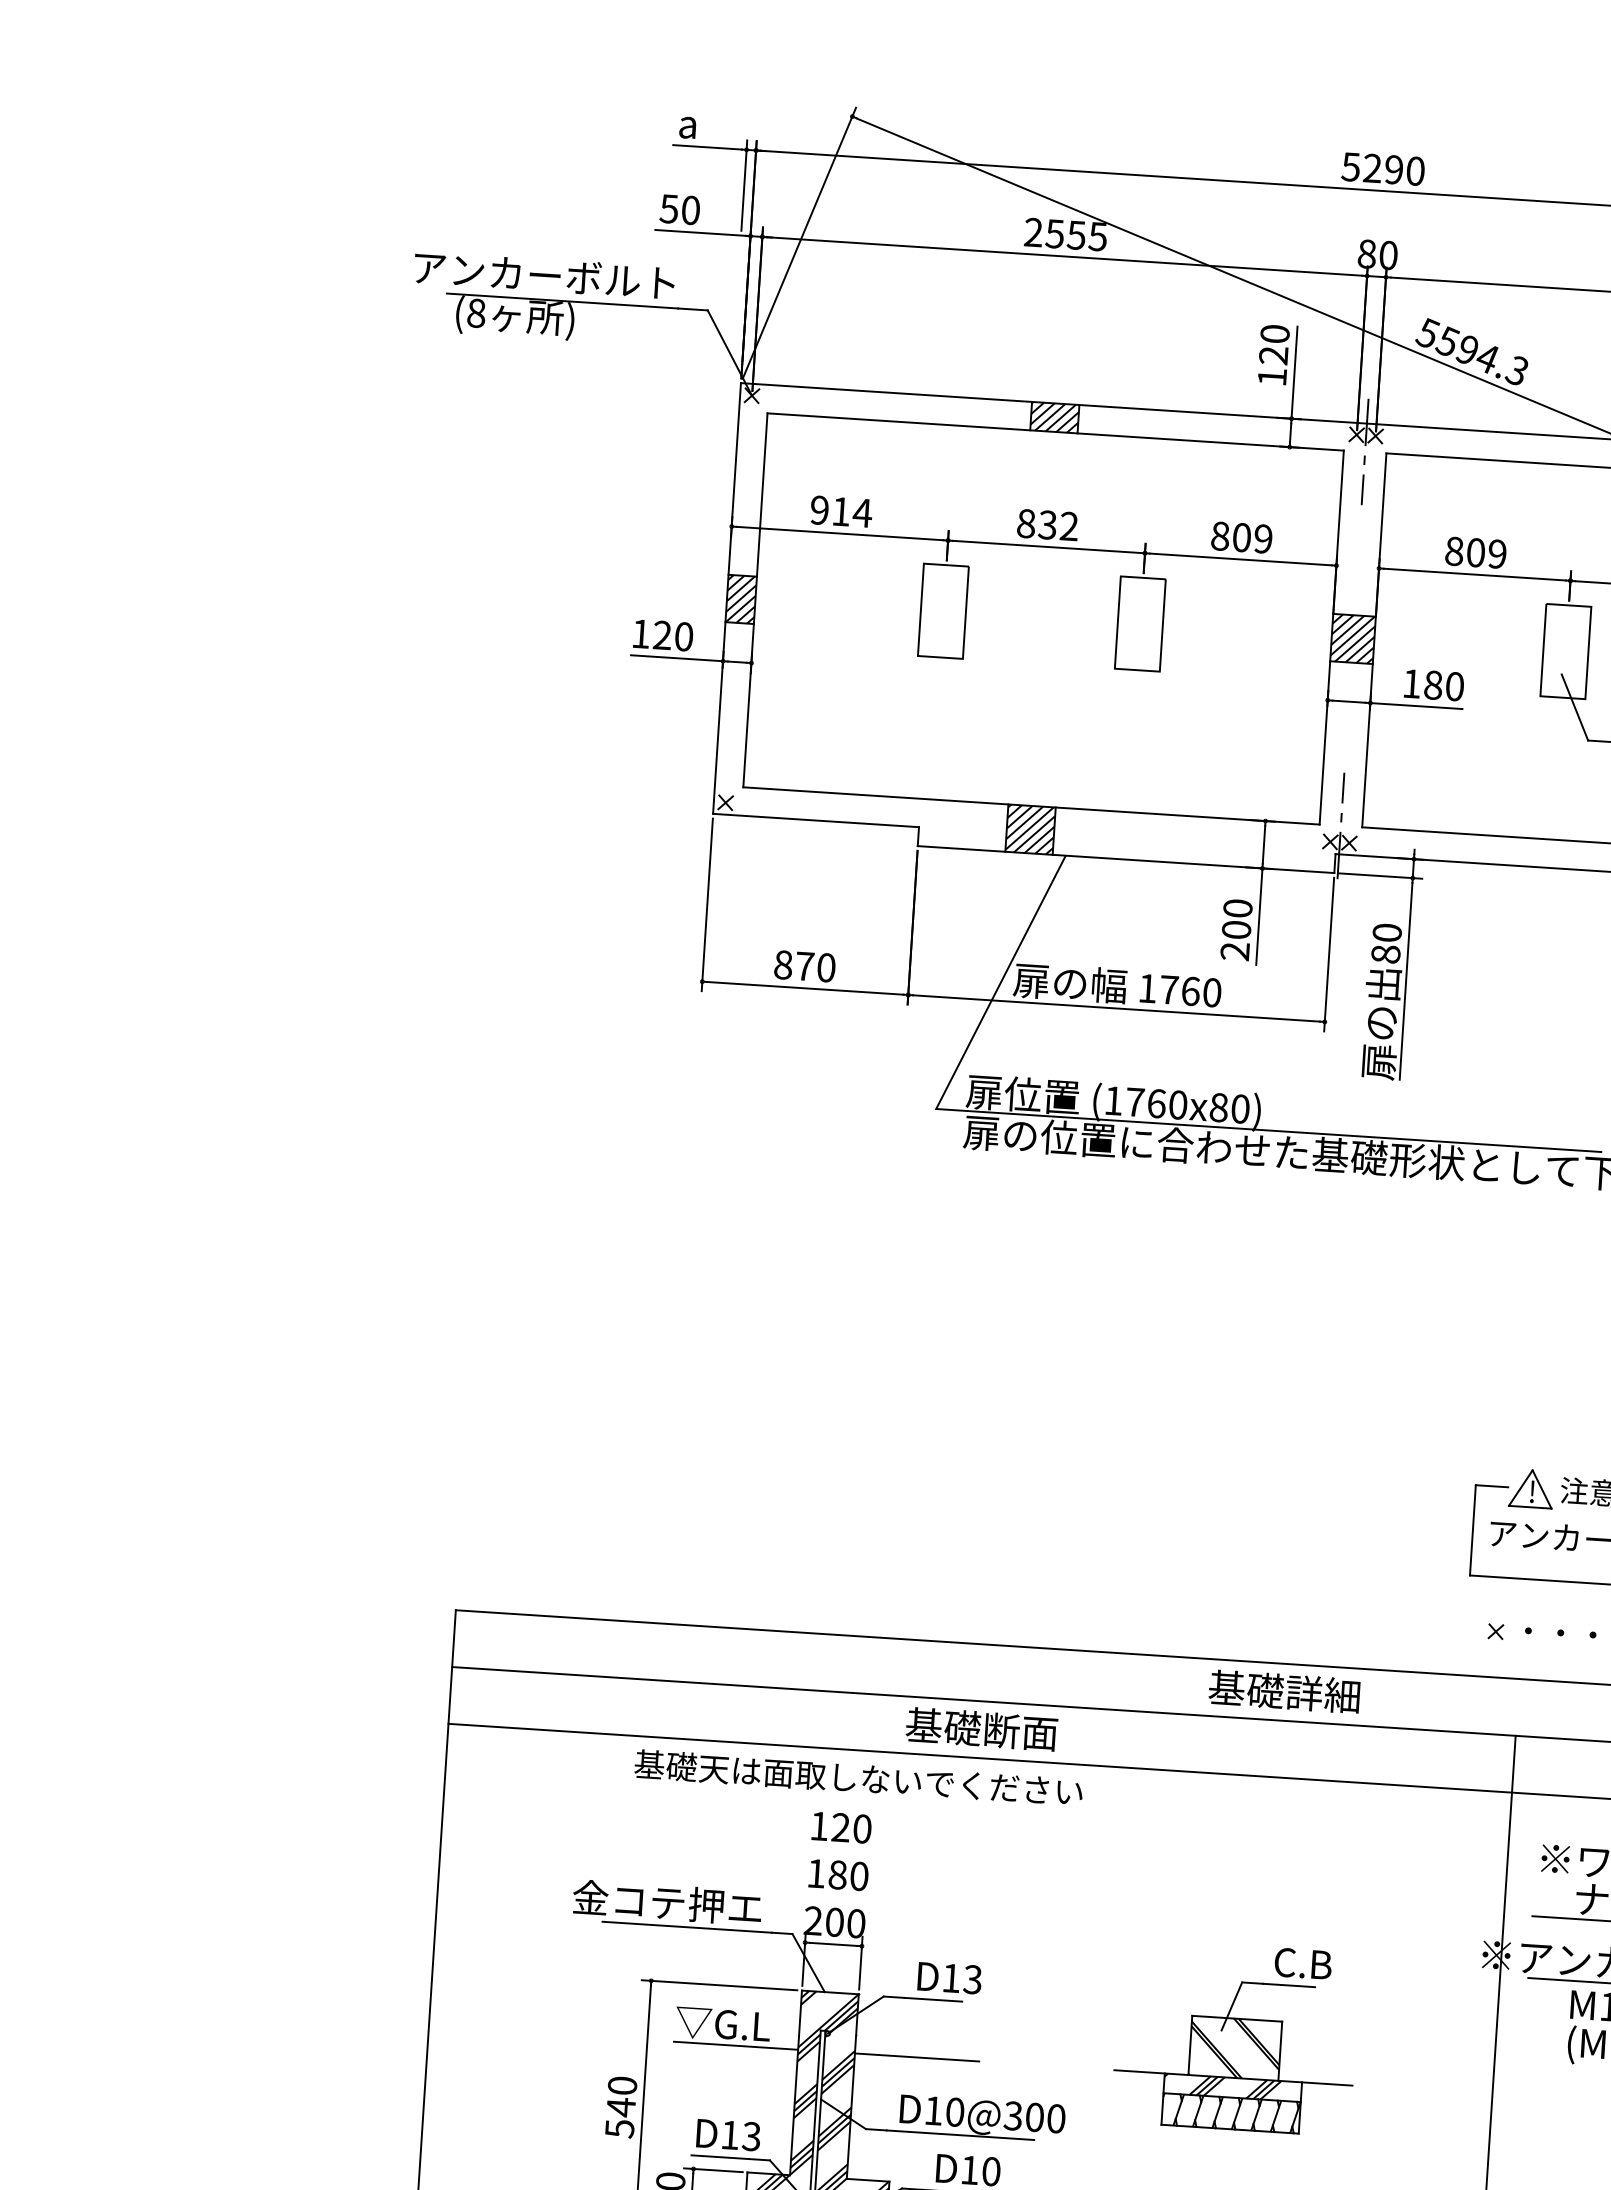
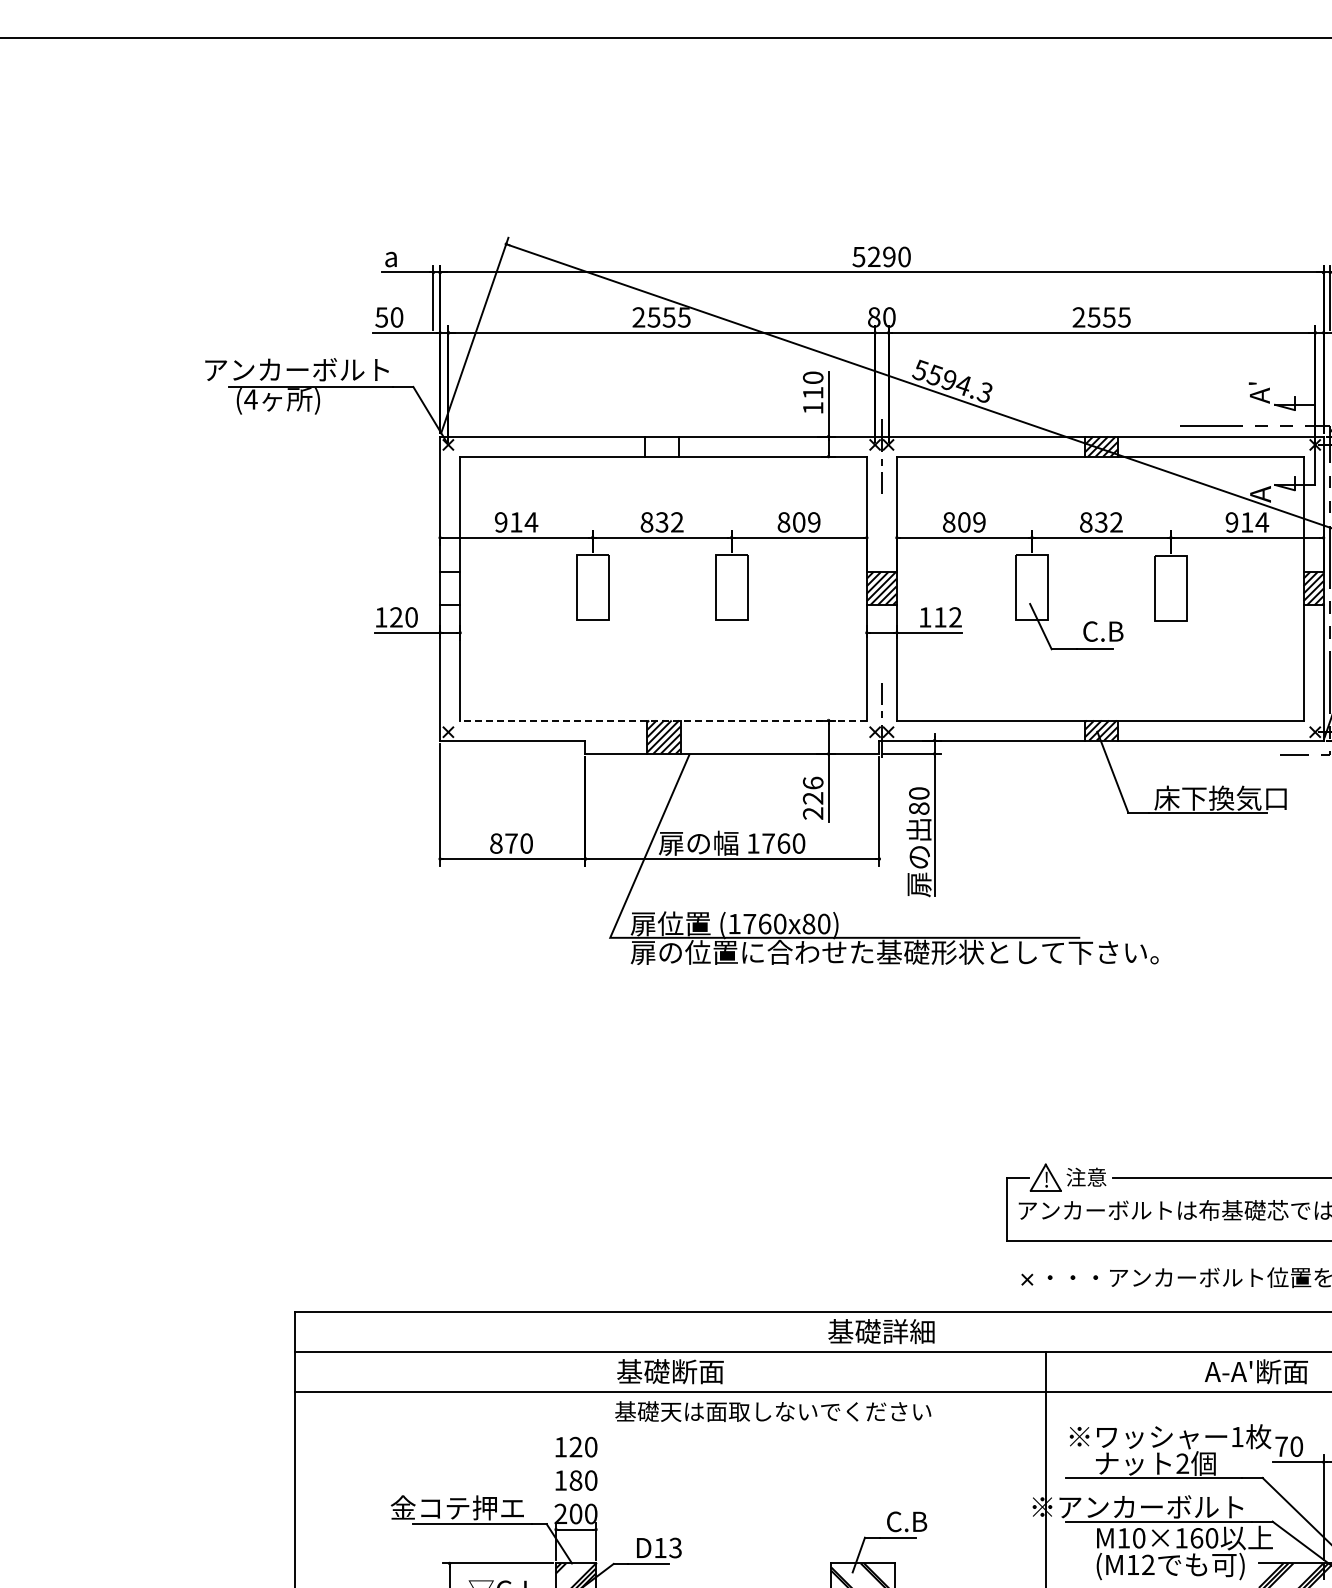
text: (475, 313) -> (250, 399), (8 -> (4
text: (1272, 354) -> (812, 392), 120 -> 110
hatch: (1053, 417) -> (661, 446), removed
hatch: (741, 599) -> (450, 588), removed
text: (1443, 685) -> (947, 617), 180 -> 112
line: (1030, 805) -> (662, 720), solid -> dashed
text: (1236, 918) -> (812, 790), 200 -> 226
text: (859, 1778) -> (773, 1411), moved

